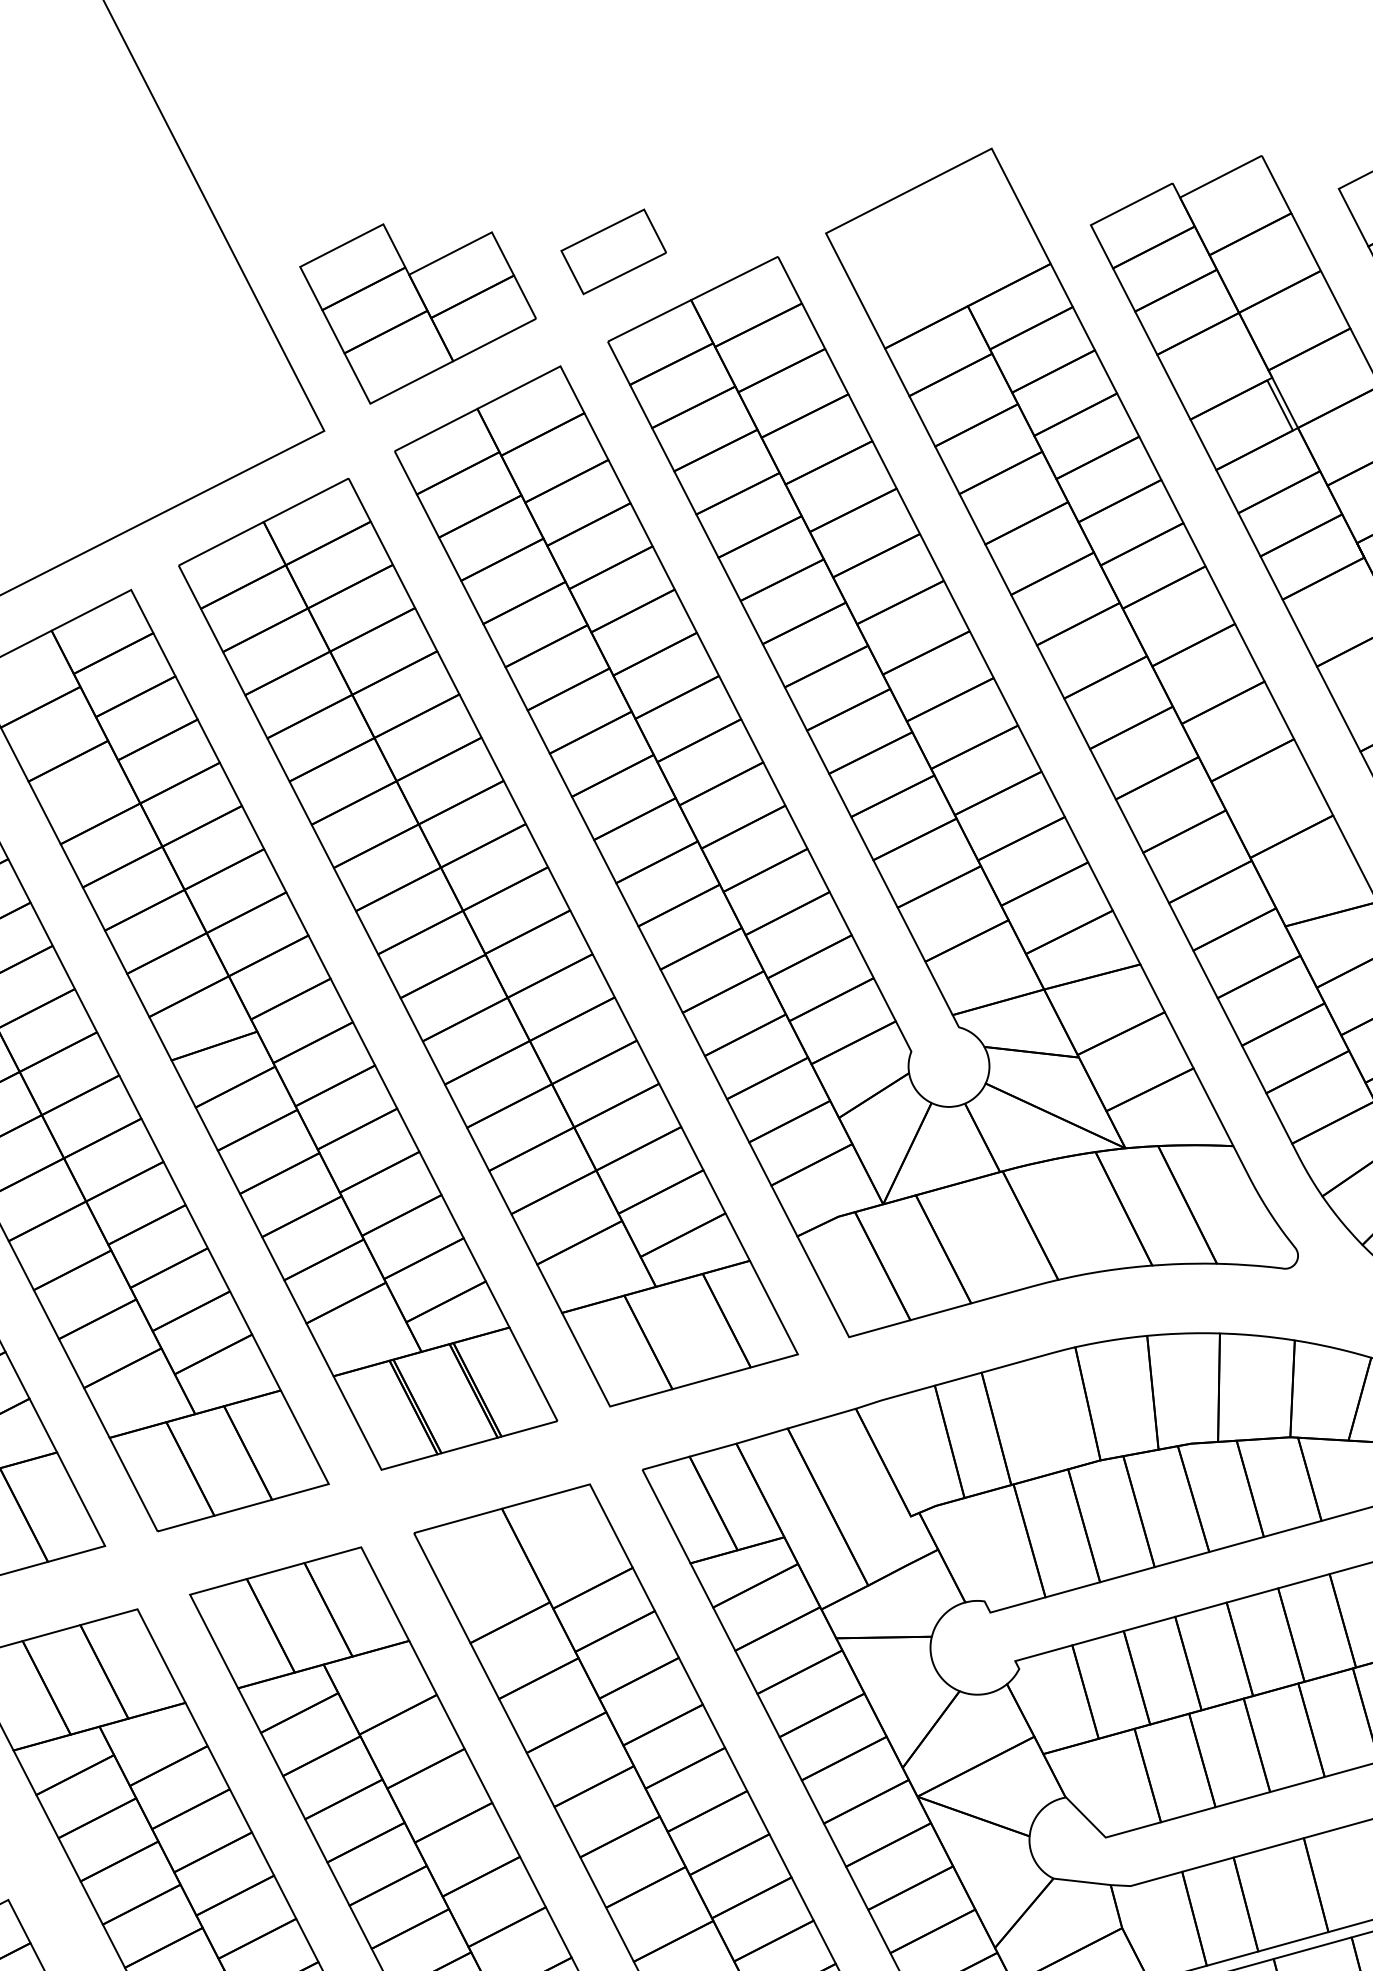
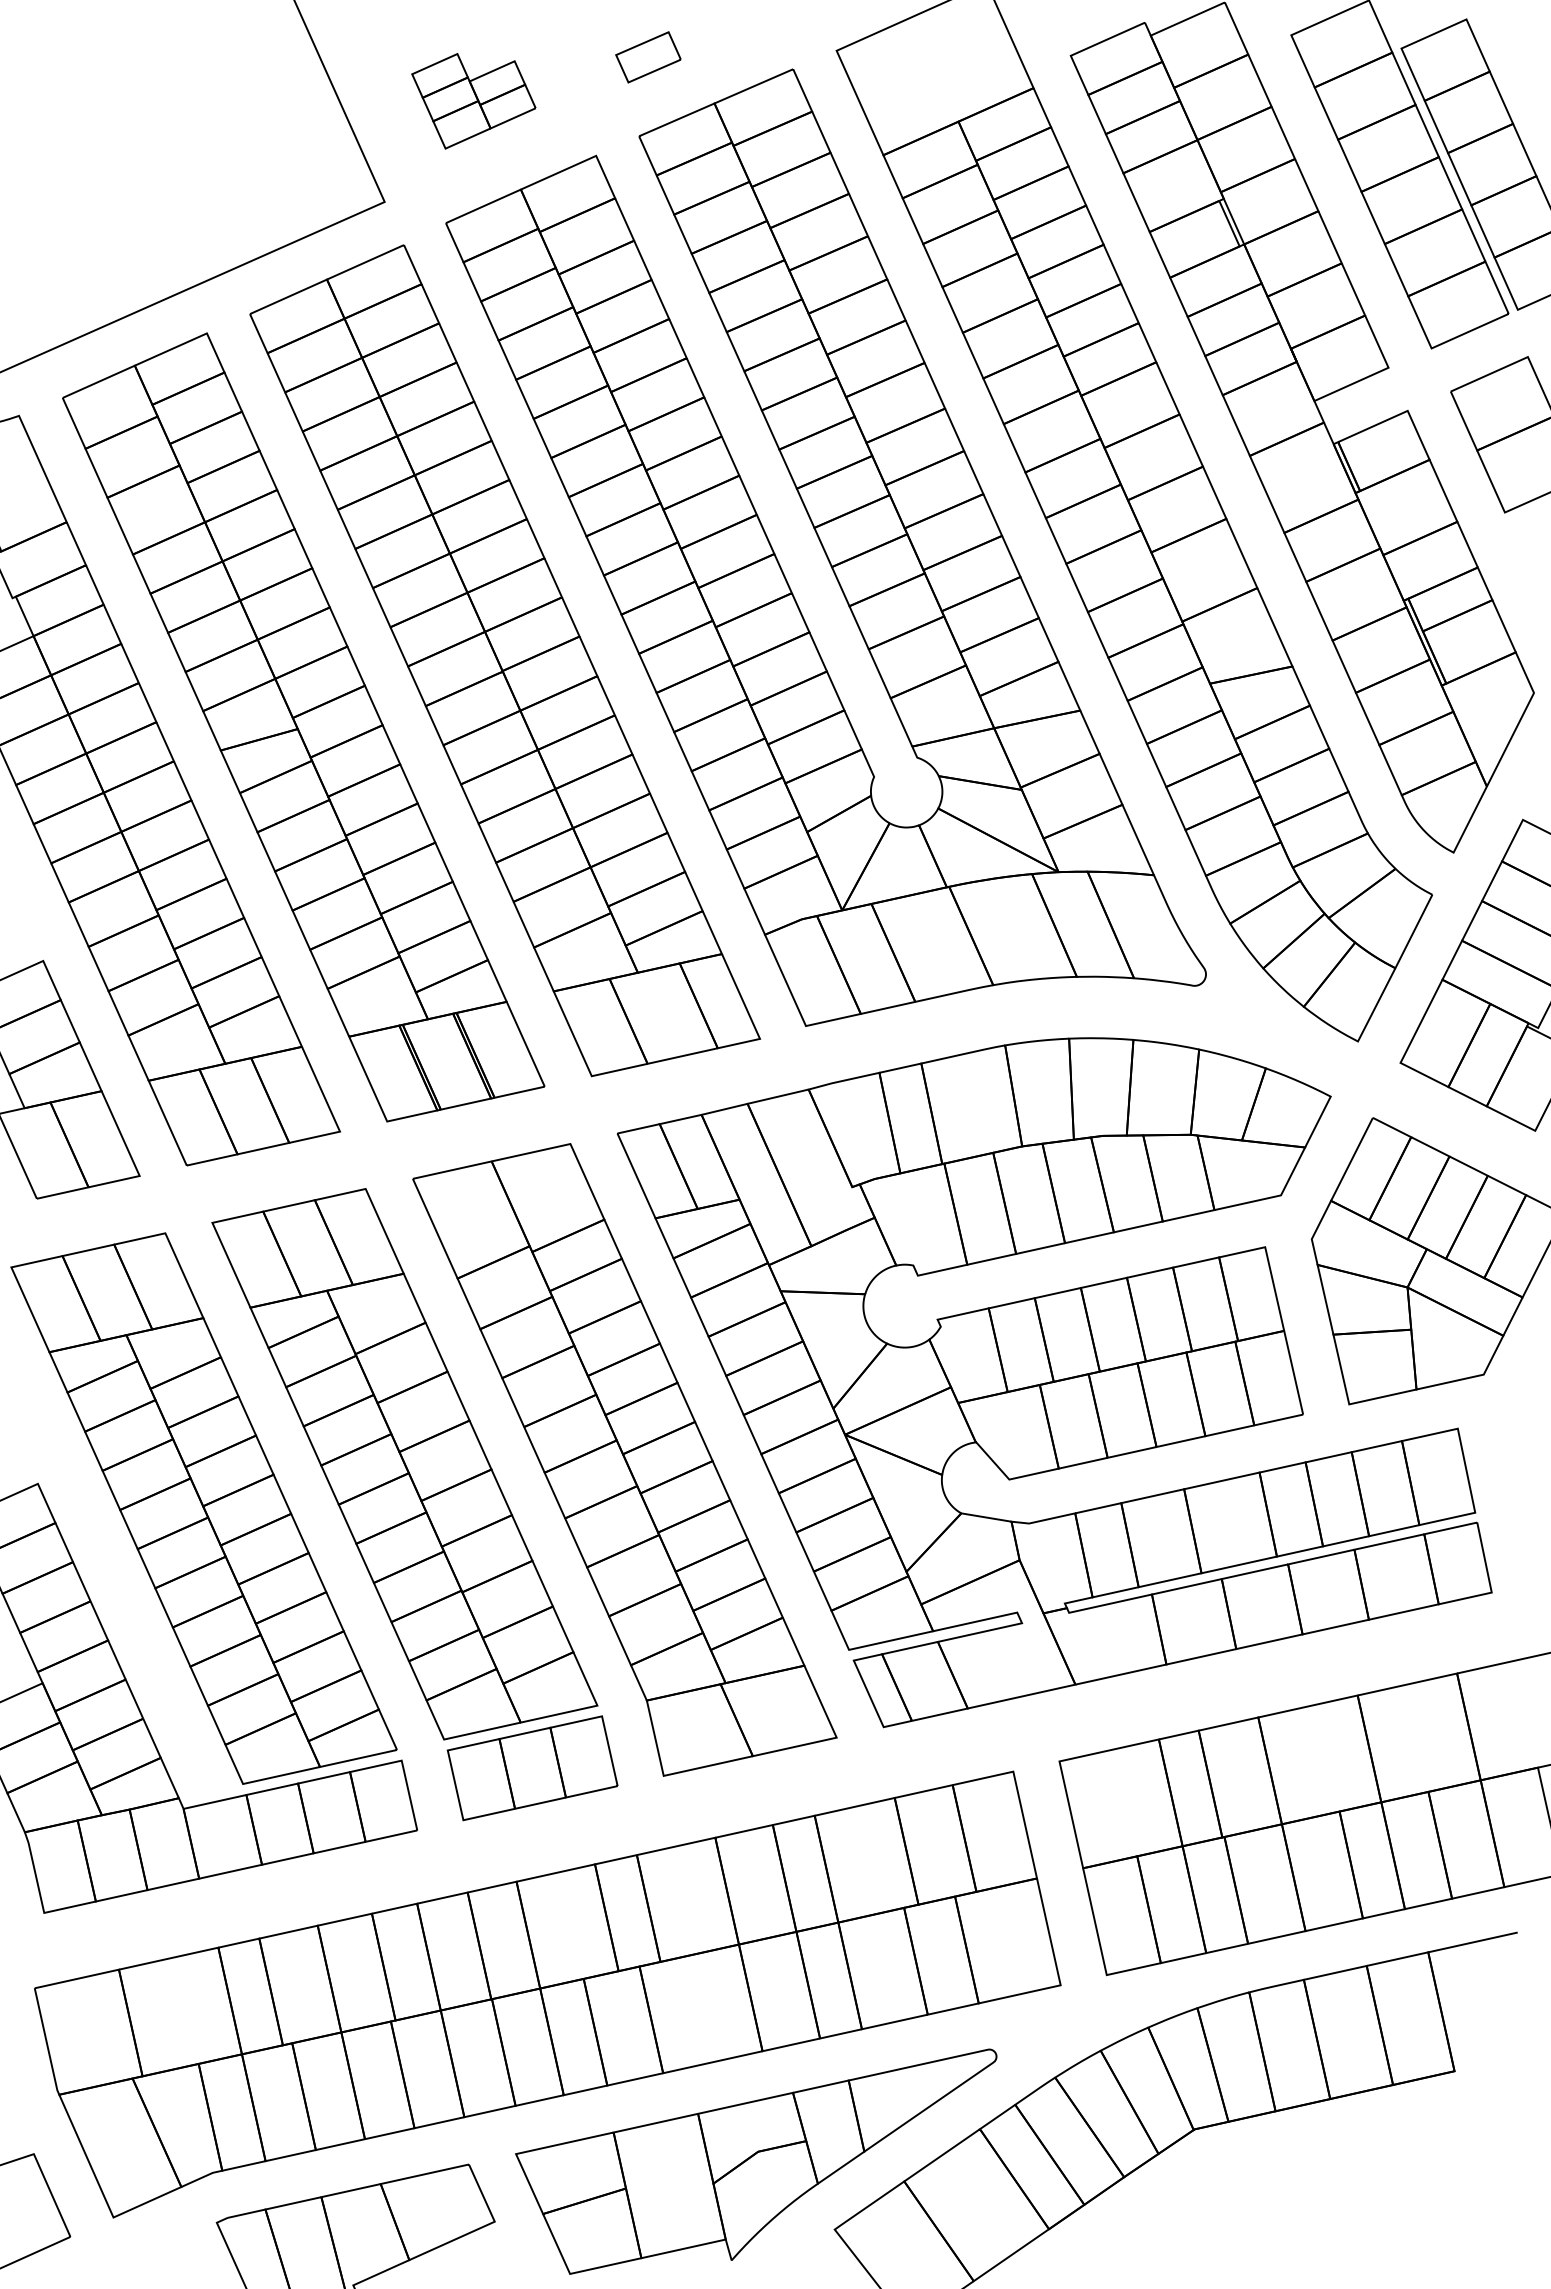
part: (613, 252) -> (648, 57), size x0.7
part: (418, 312) -> (473, 101), size x0.6

